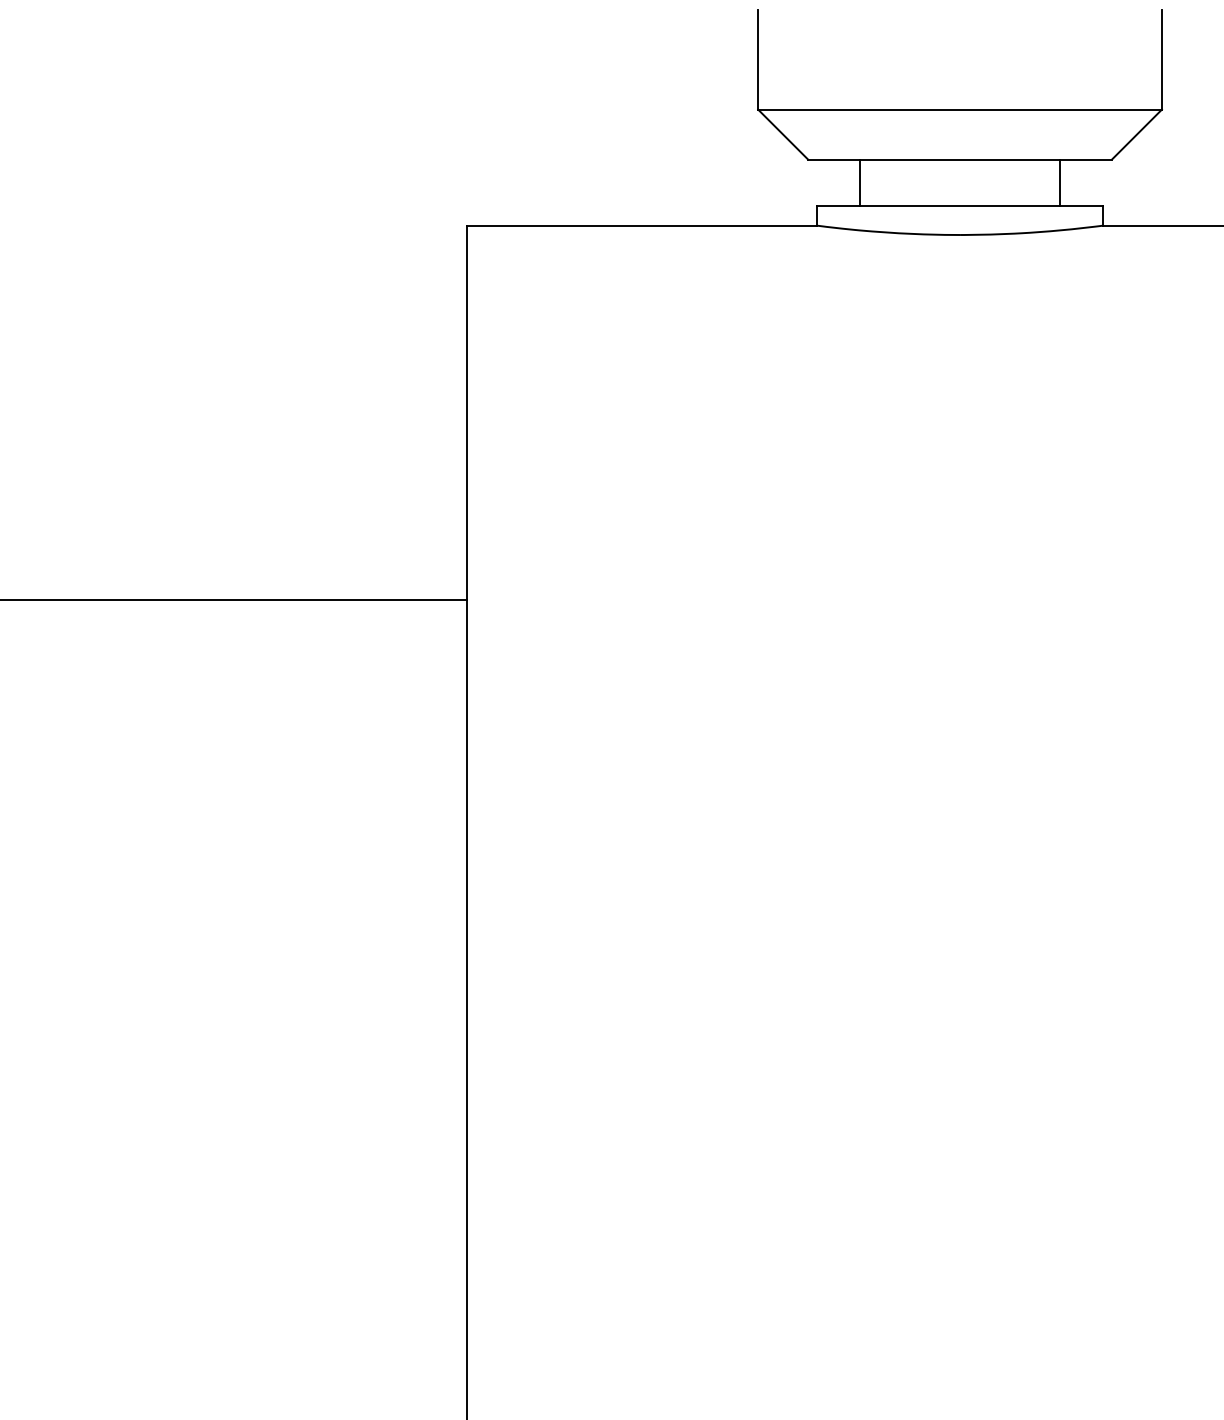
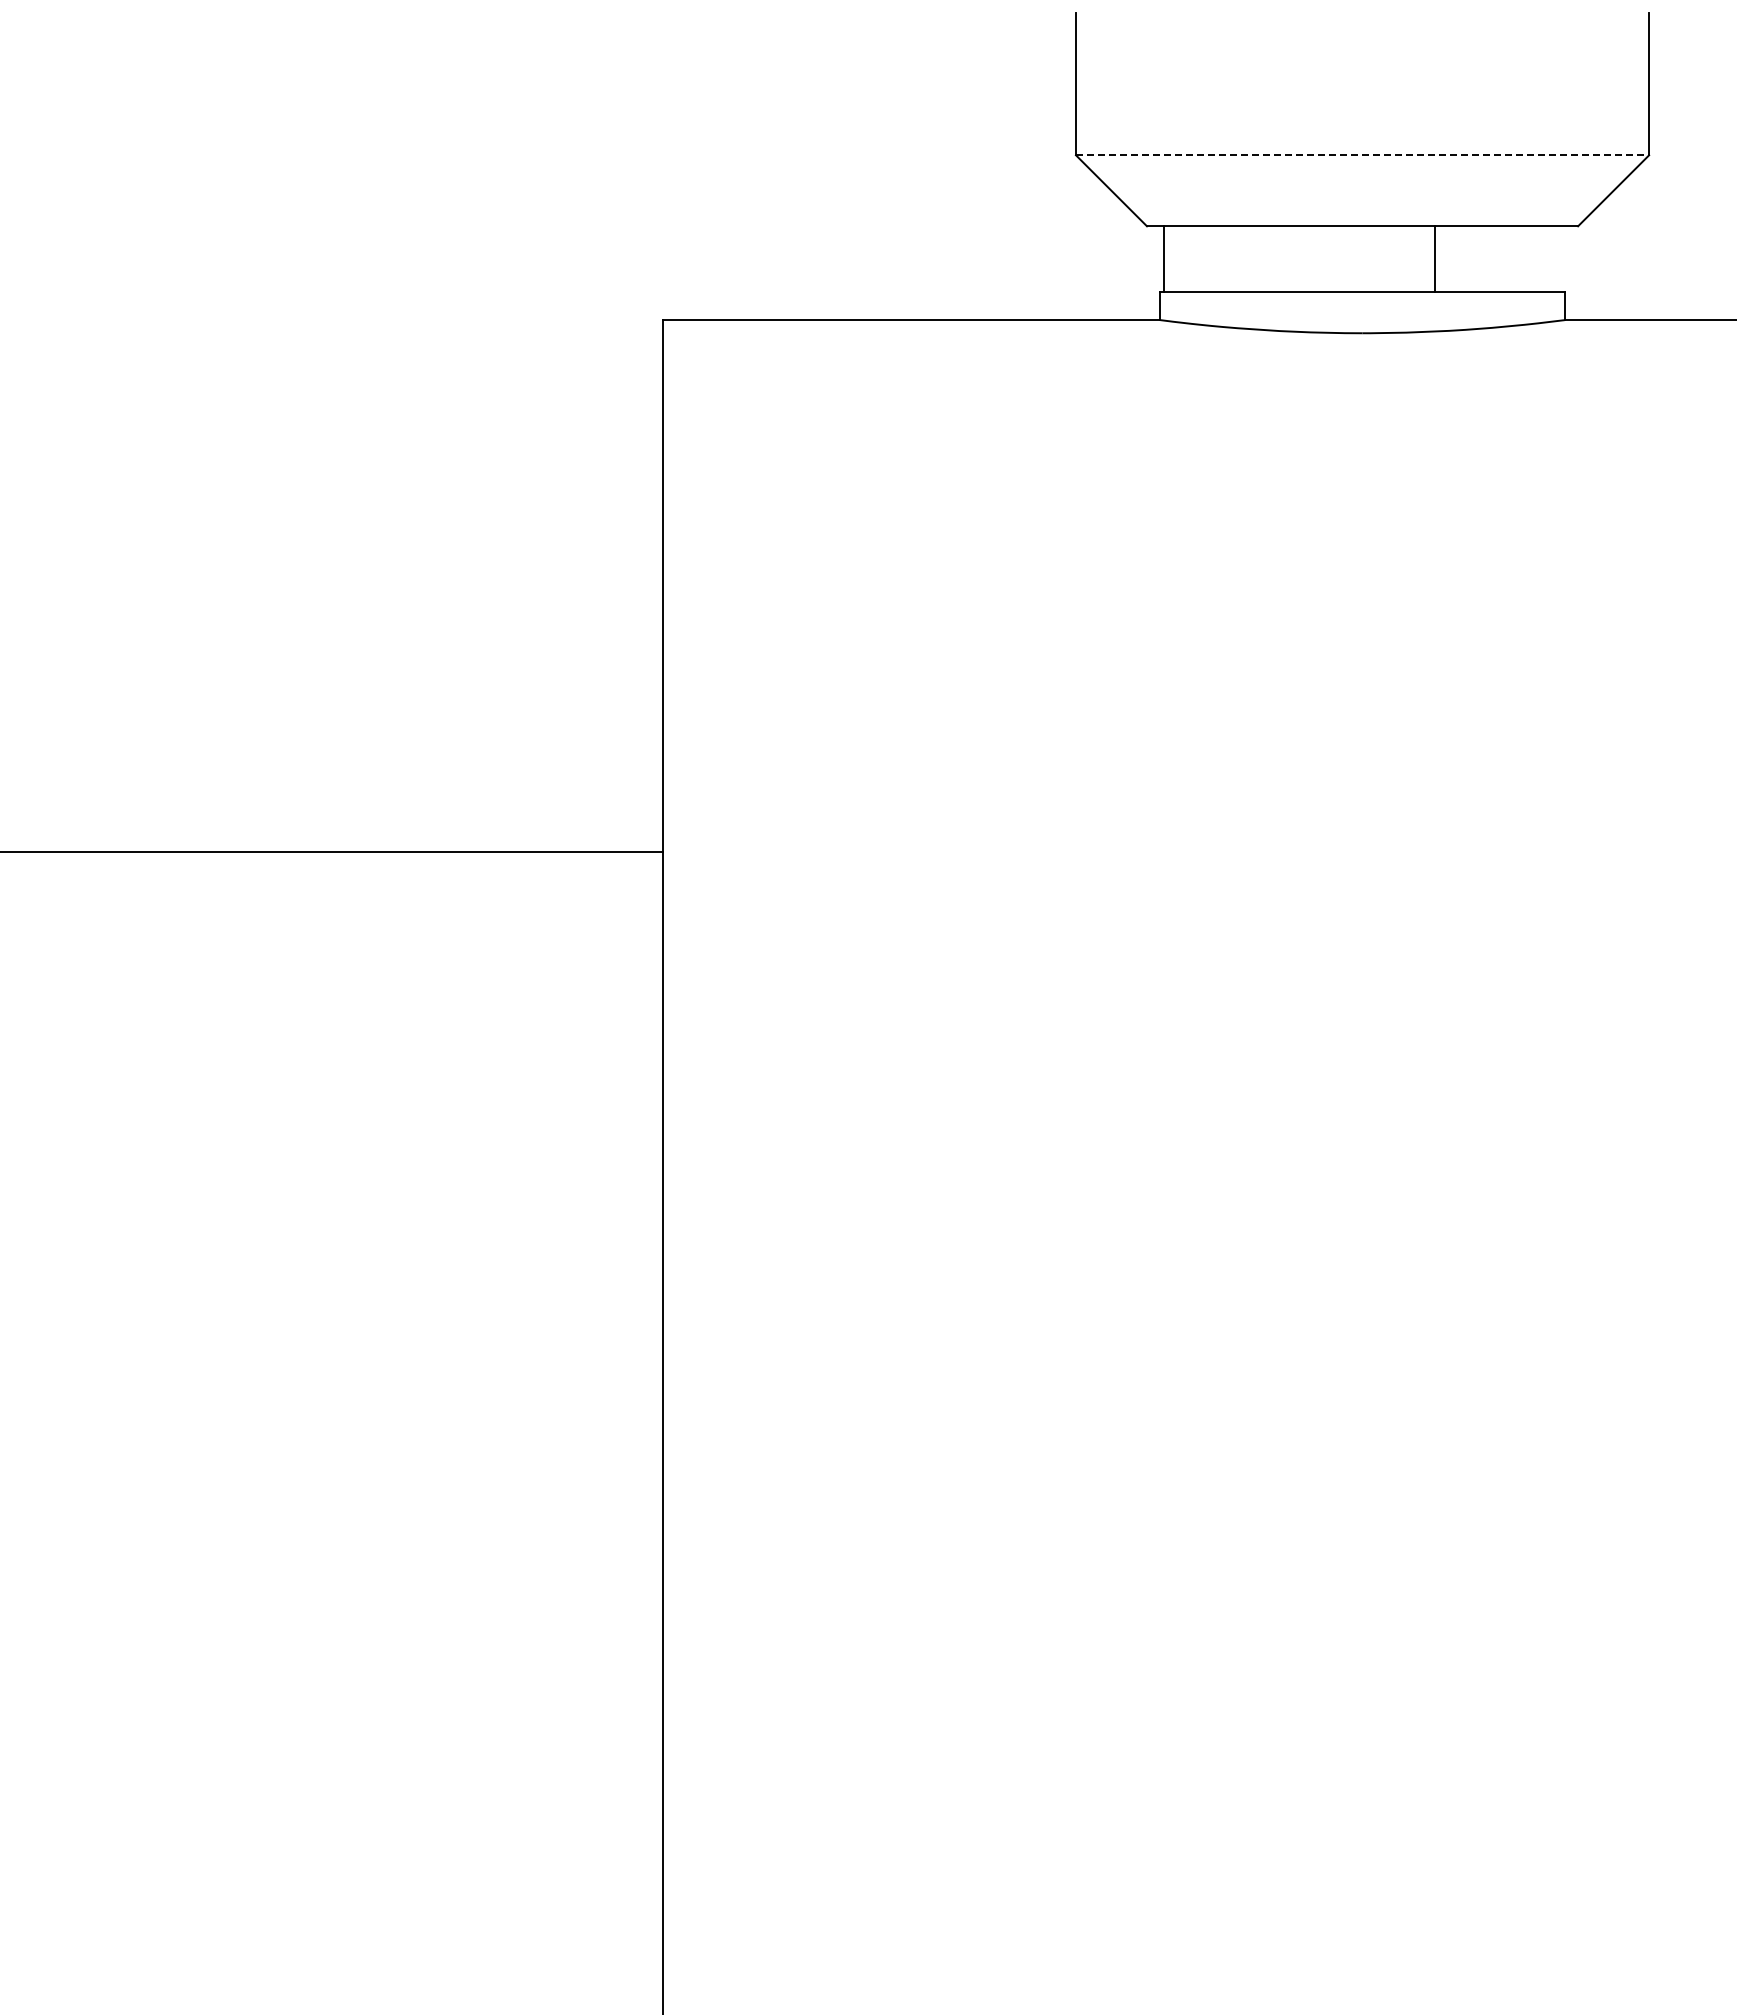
line: (960, 109) -> (1362, 155), solid -> dashed
line: (859, 183) -> (1163, 259), moved
line: (1060, 183) -> (1434, 259), moved

